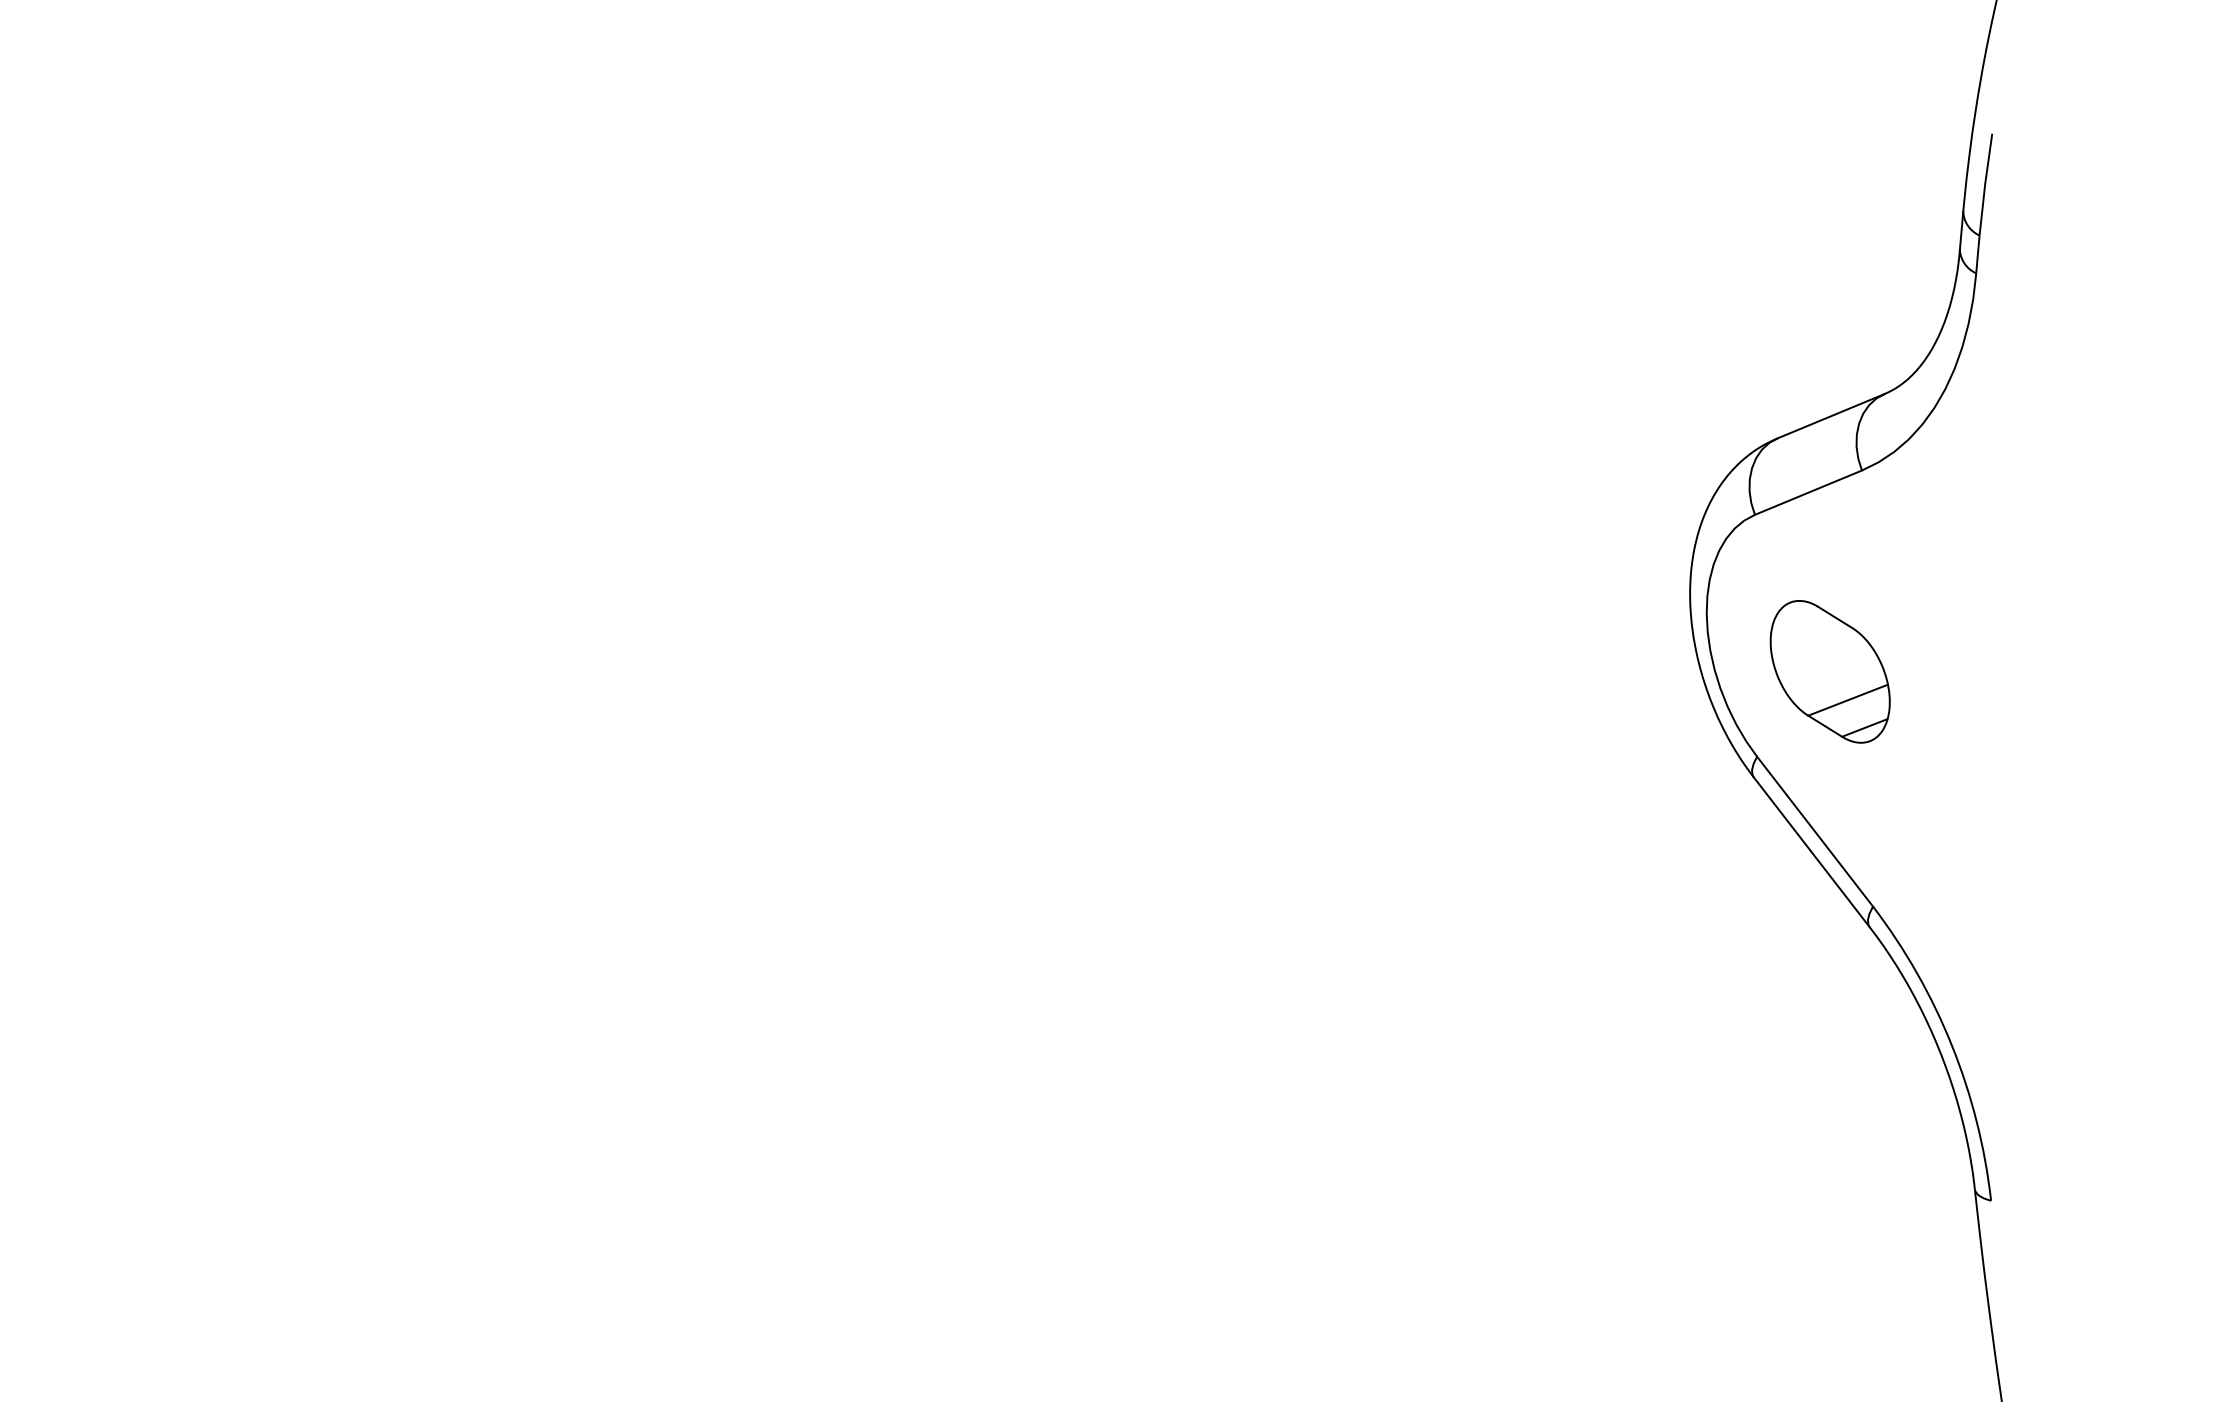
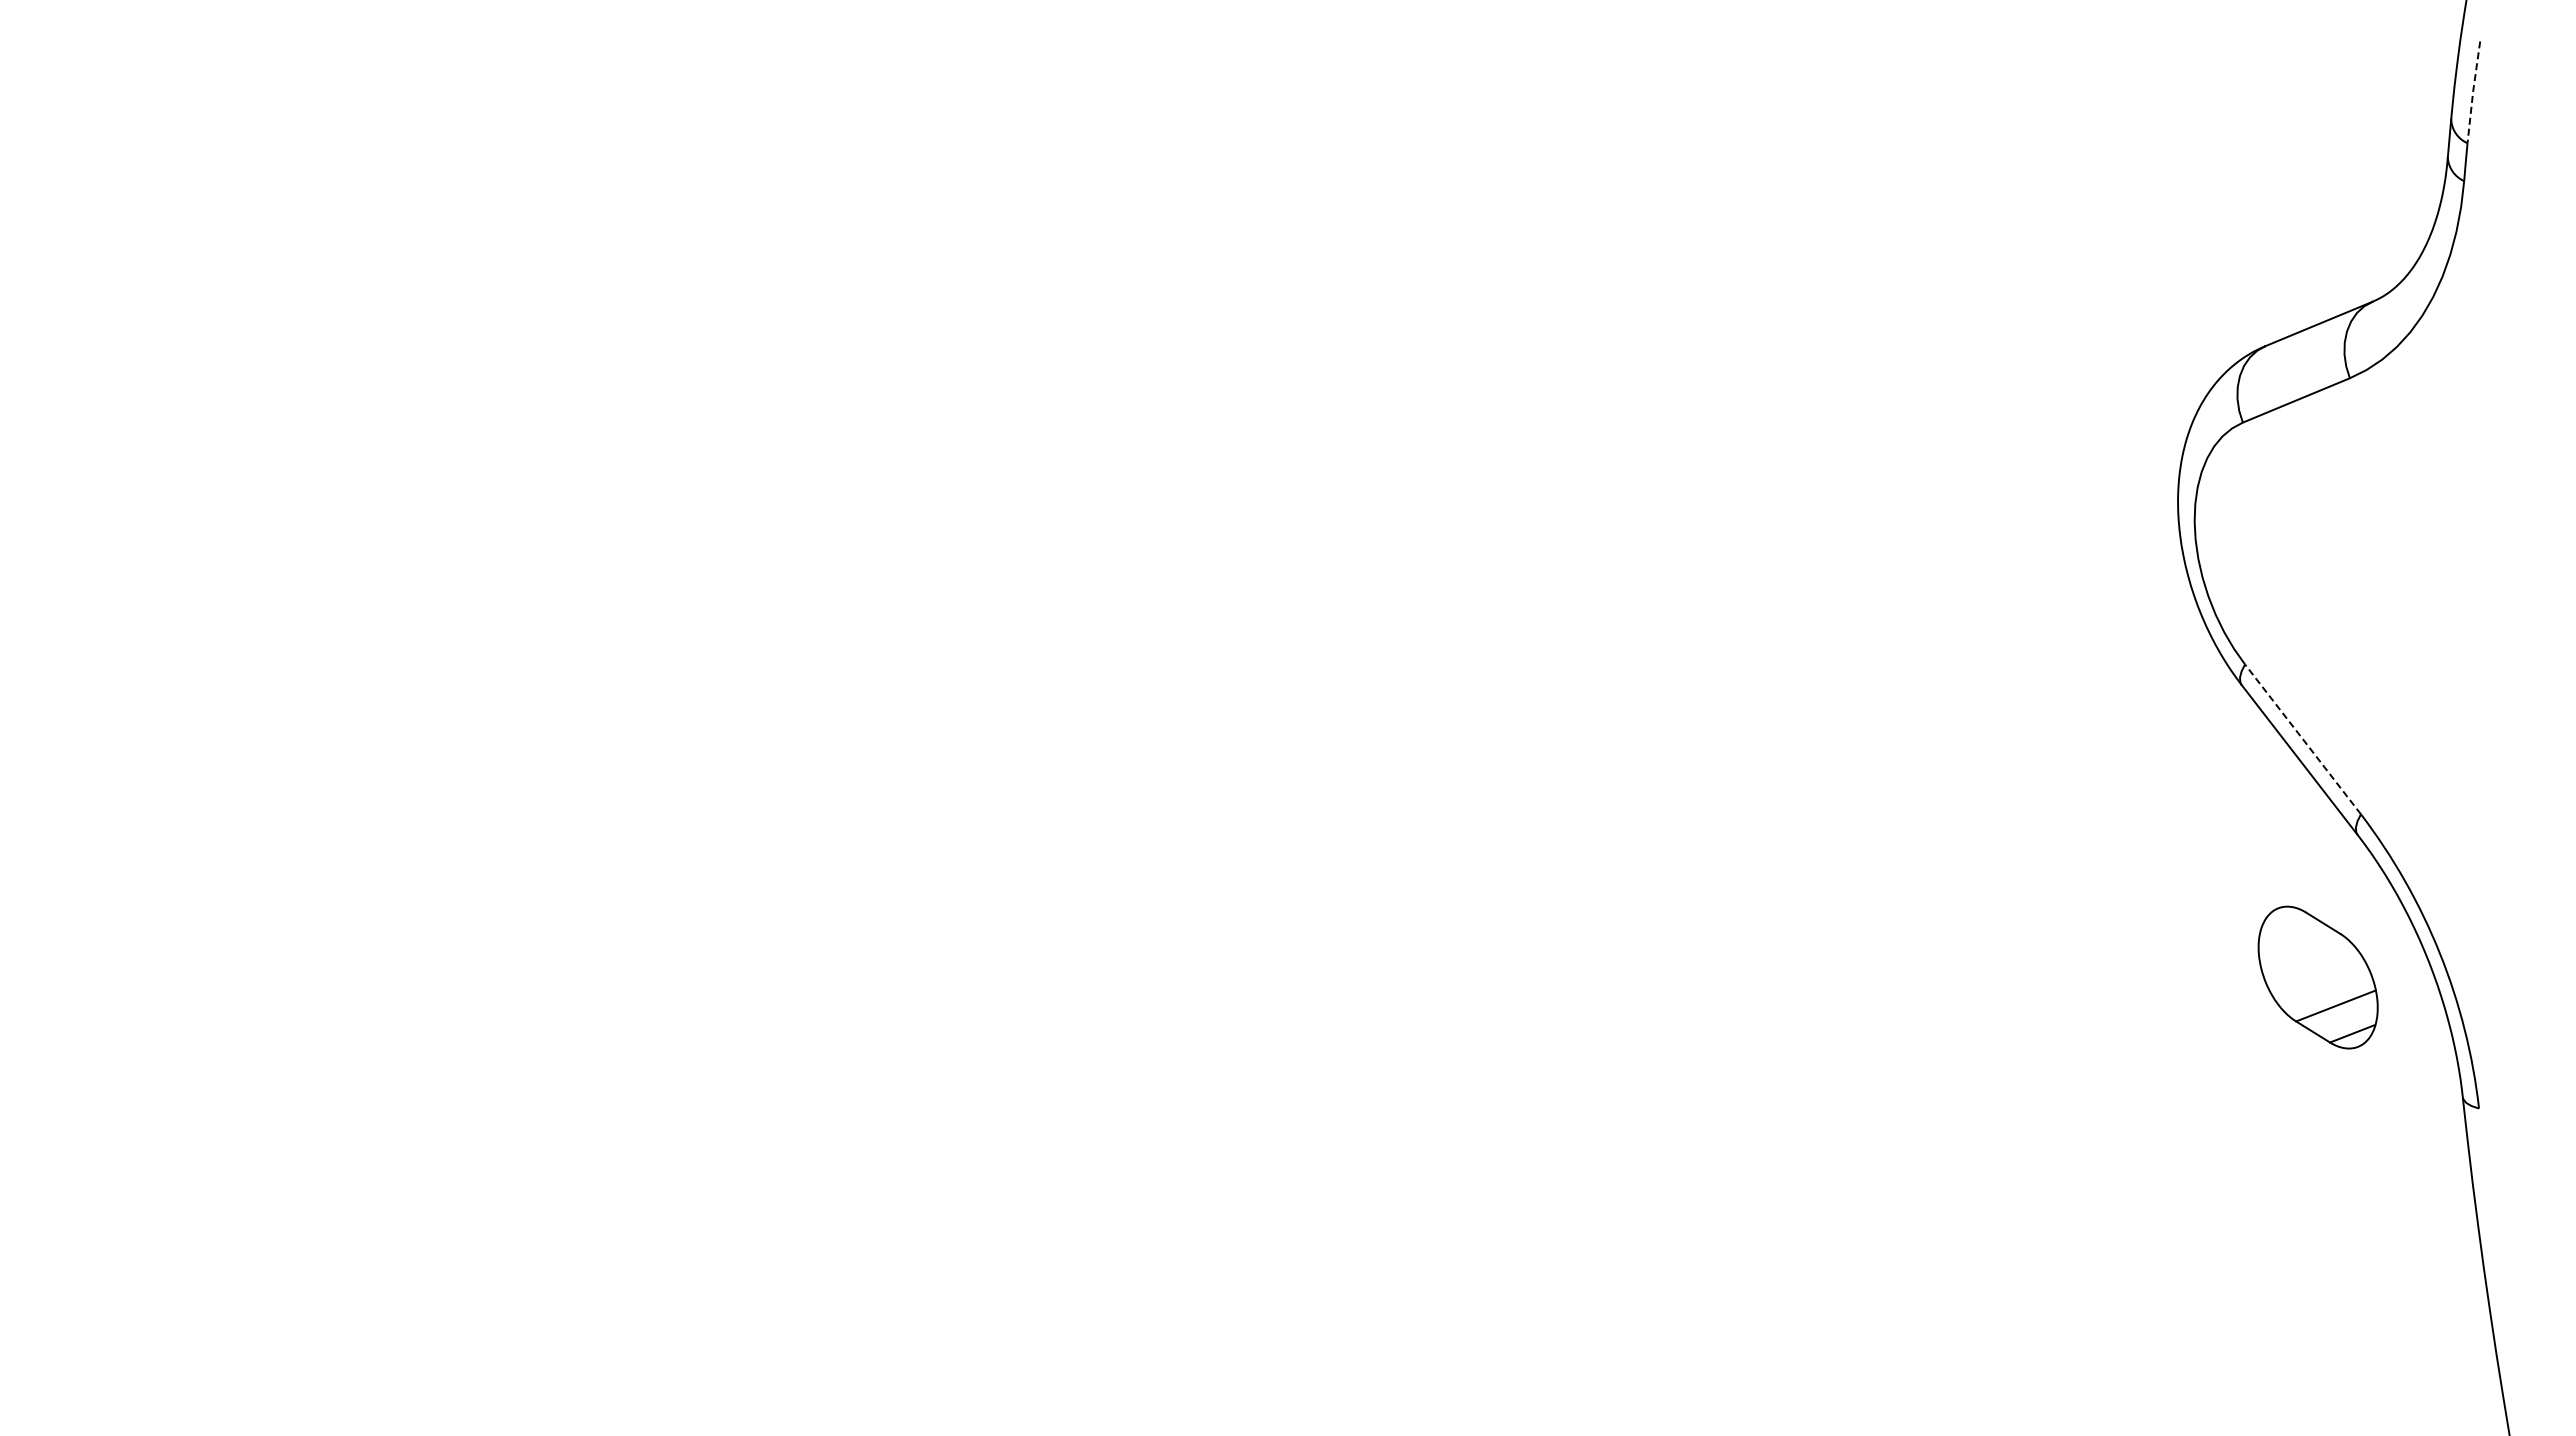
line: (1985, 183) -> (2473, 91), solid -> dashed
part: (1829, 671) -> (2317, 977), moved
line: (1815, 831) -> (2303, 739), solid -> dashed

